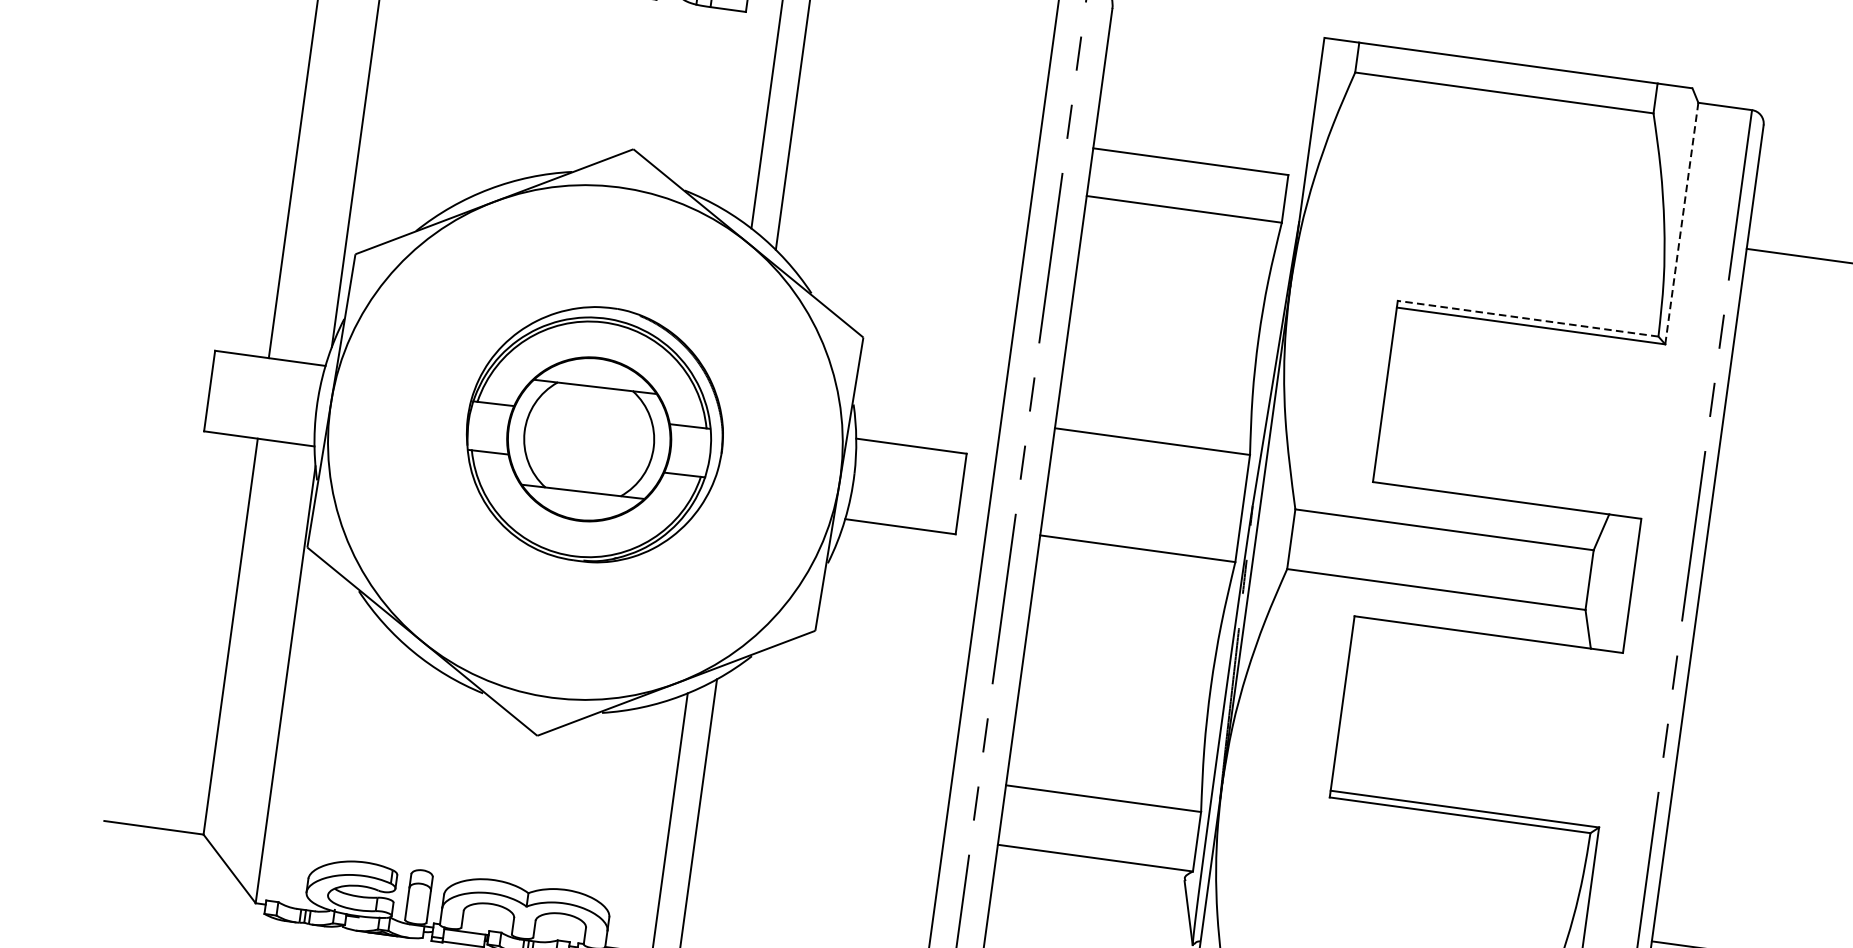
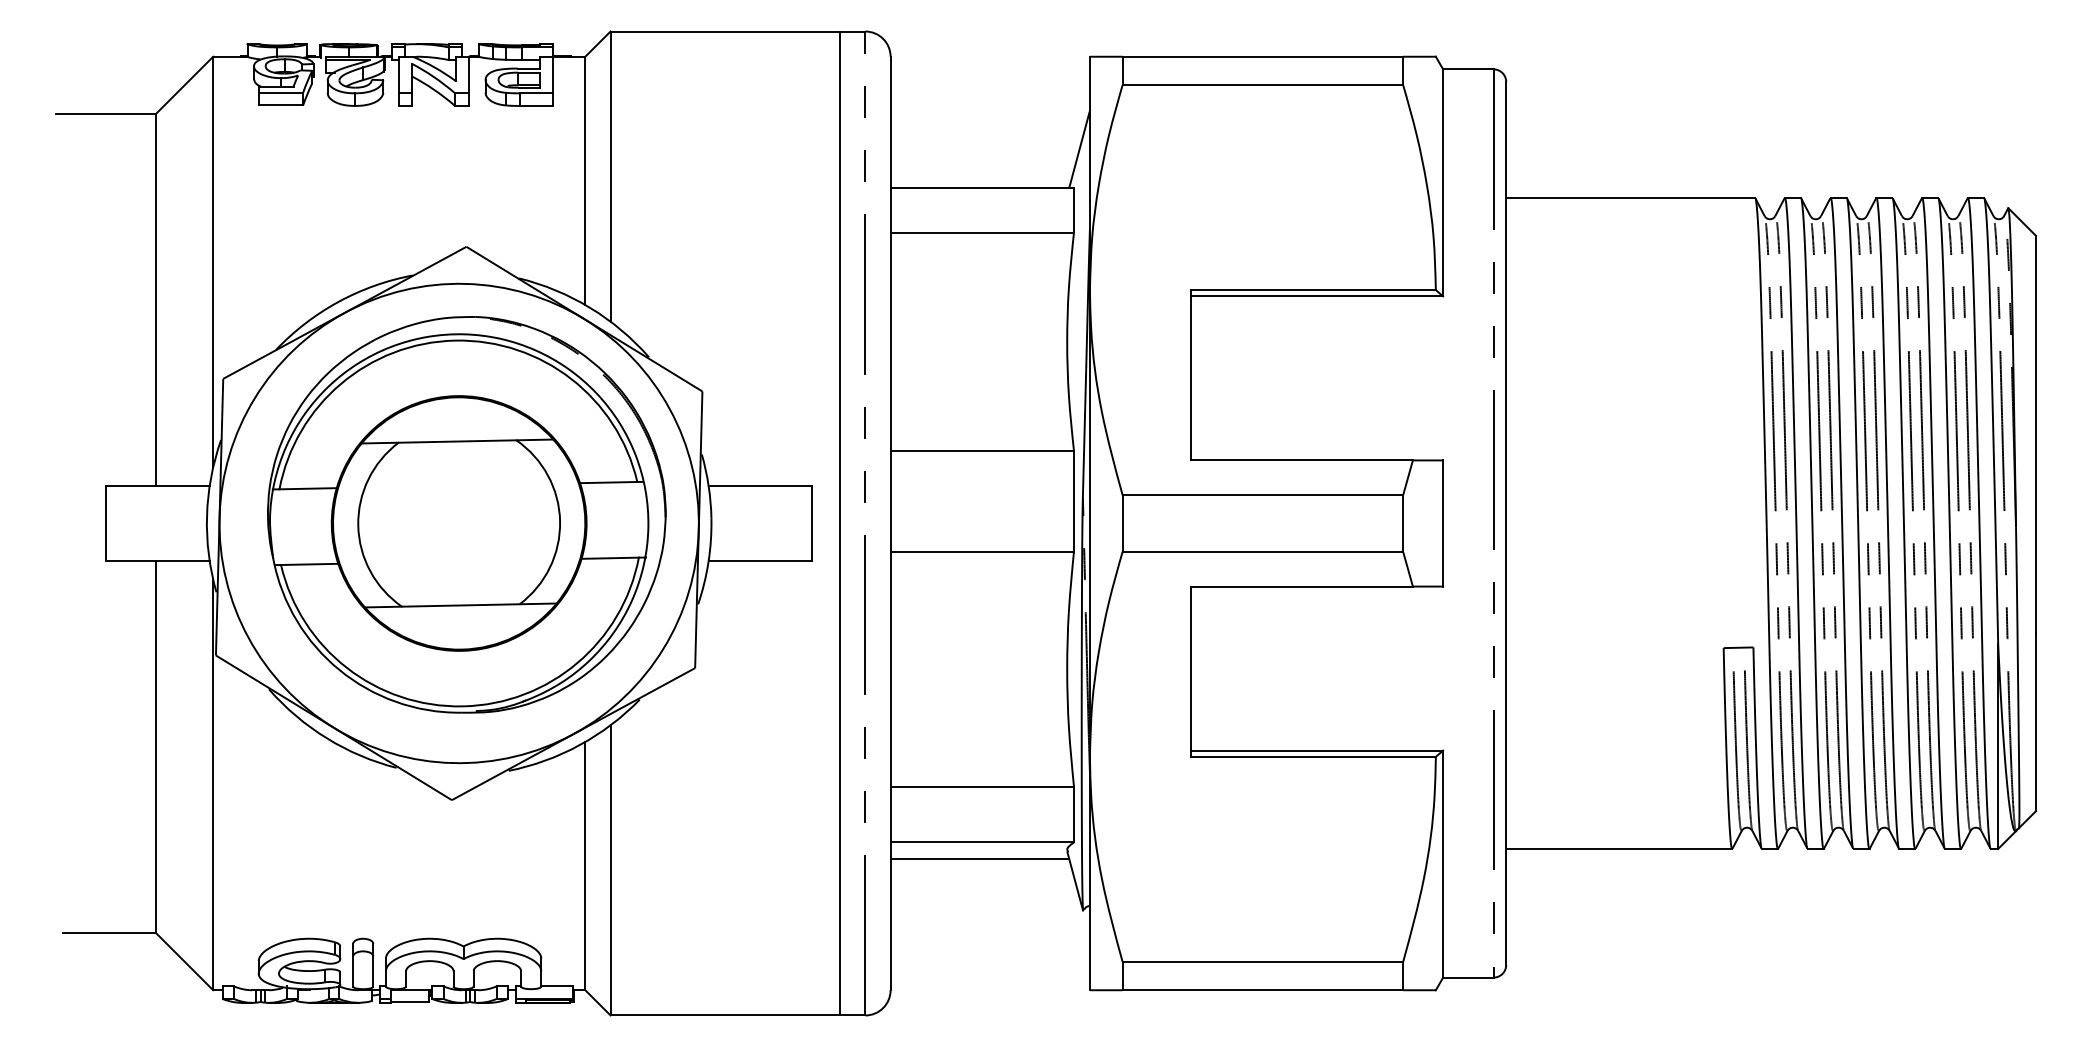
line: (1299, 133) -> (1079, 148), added
line: (1682, 223) -> (1443, 182), dashed -> solid
line: (1528, 319) -> (1313, 290), dashed -> solid
part: (594, 434) -> (466, 514), size x1.67
line: (1089, 875) -> (979, 859), added

